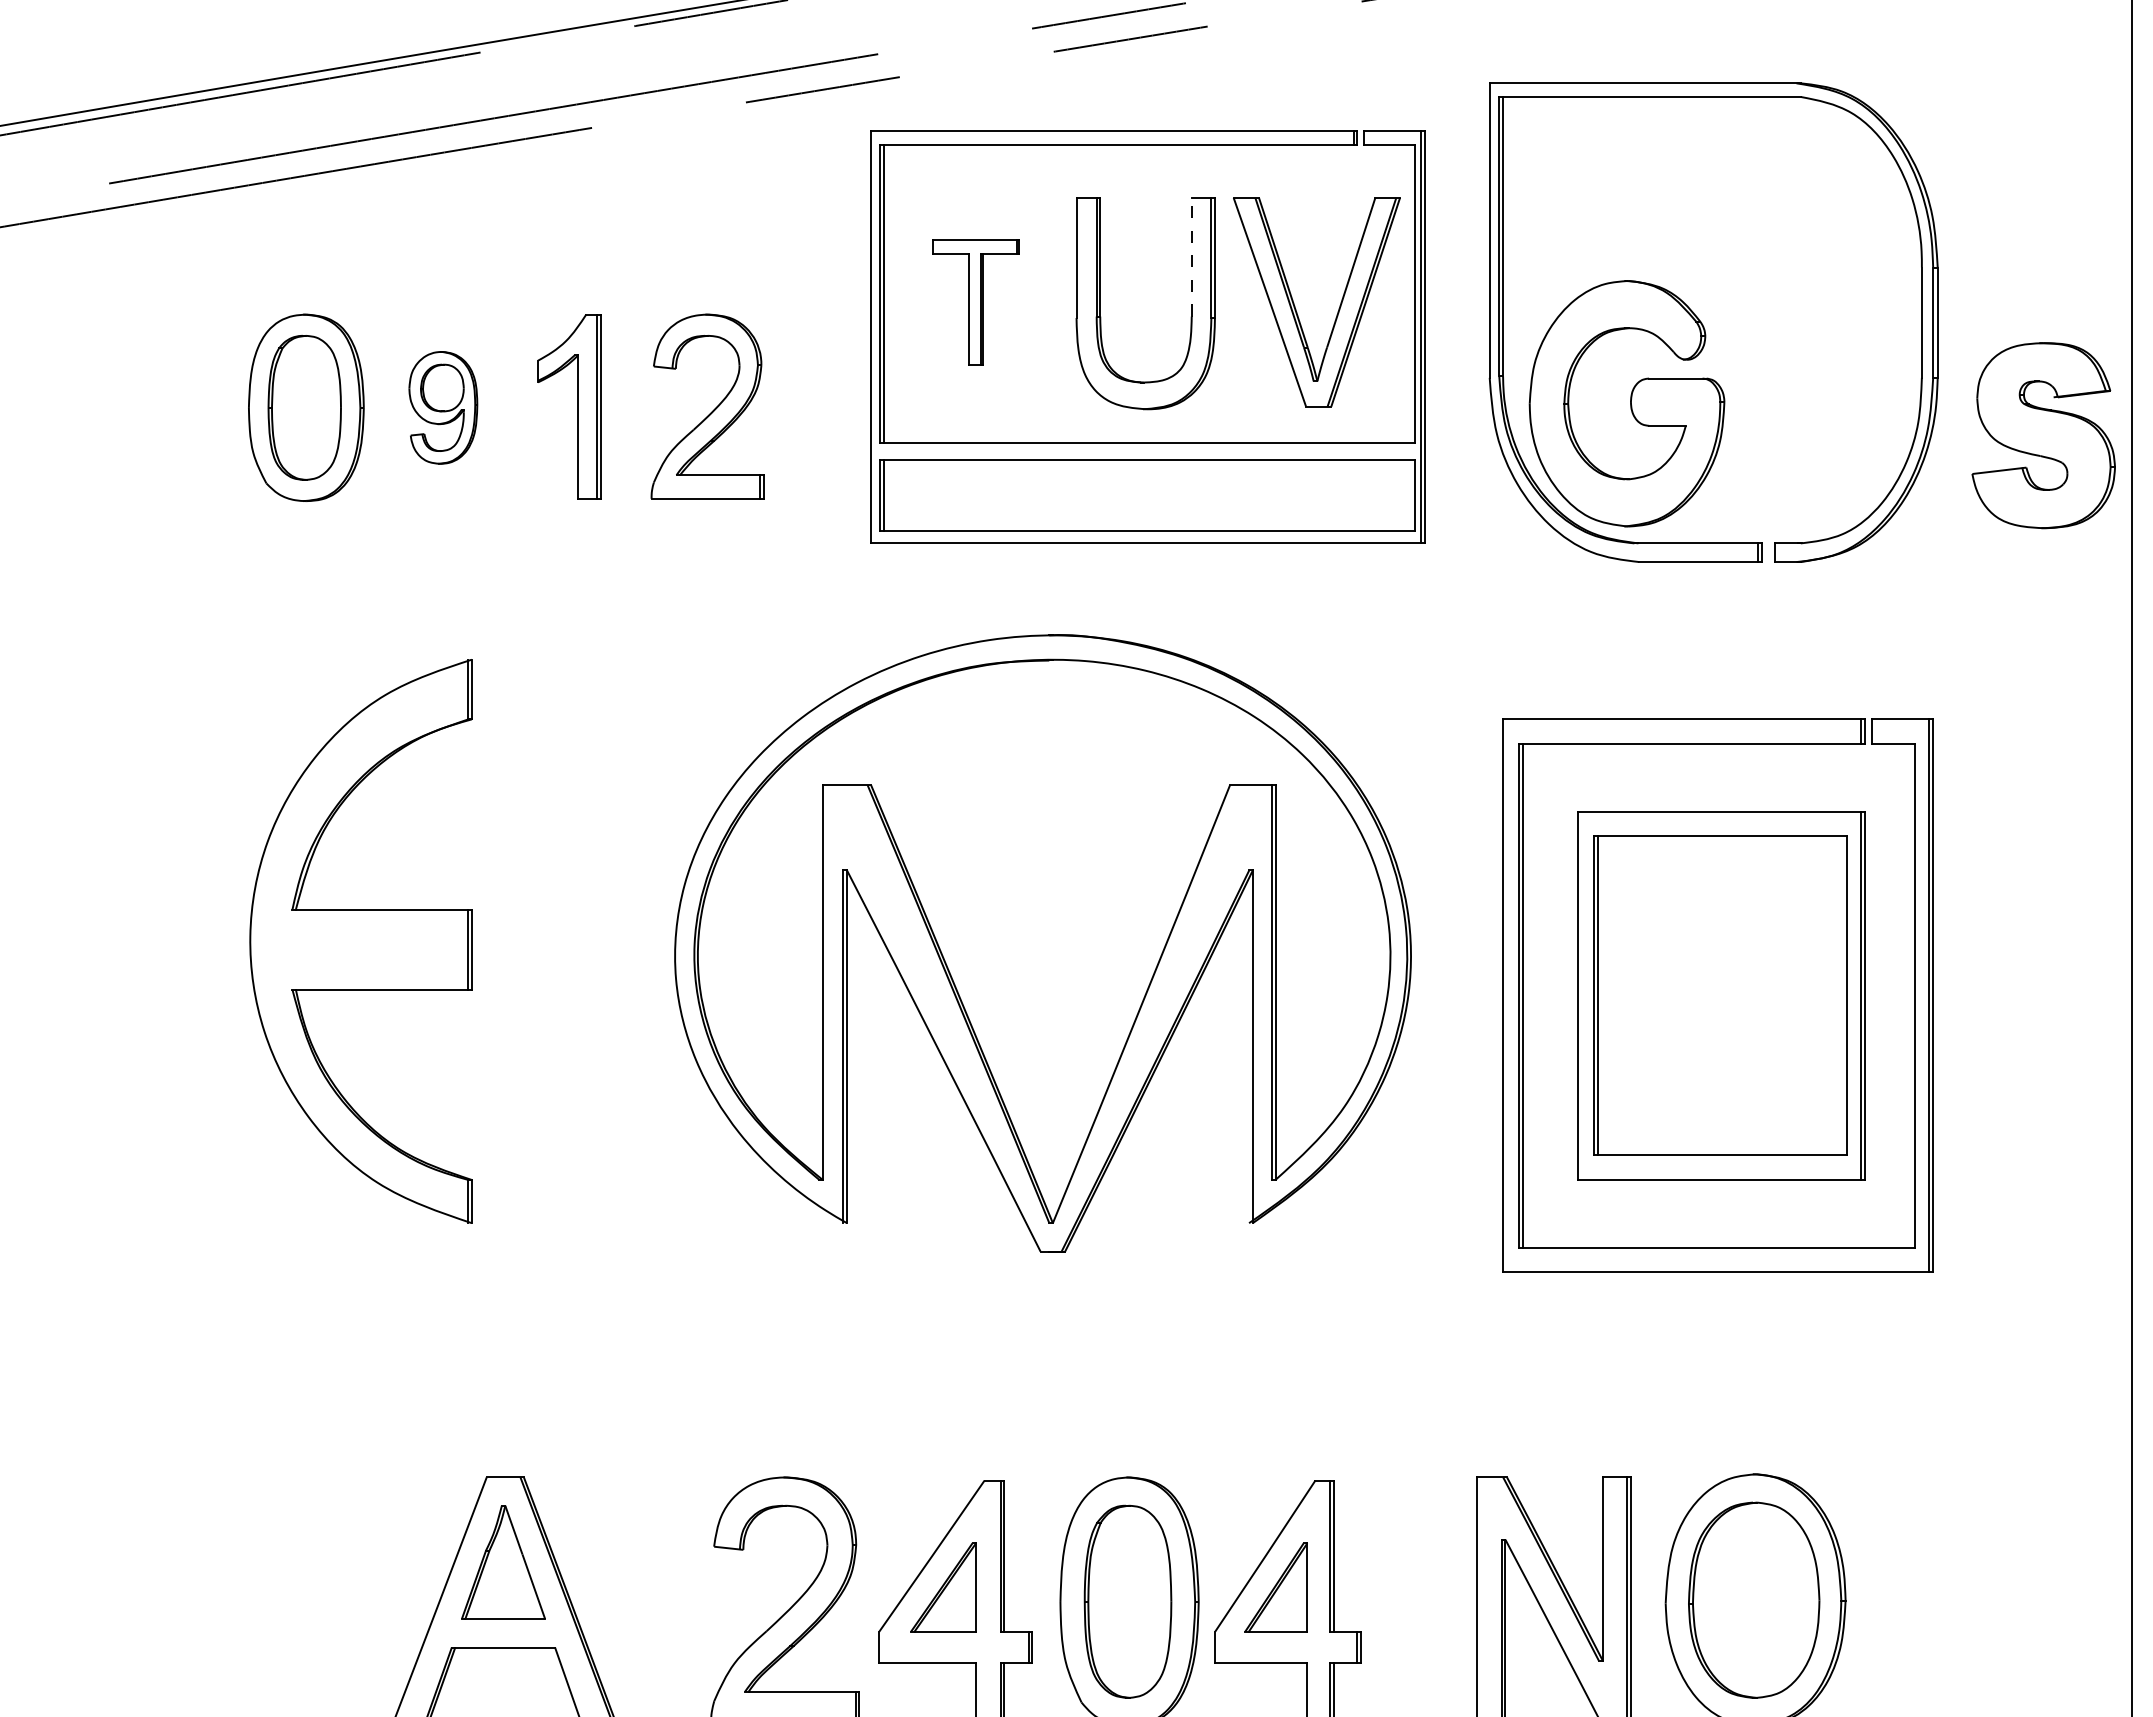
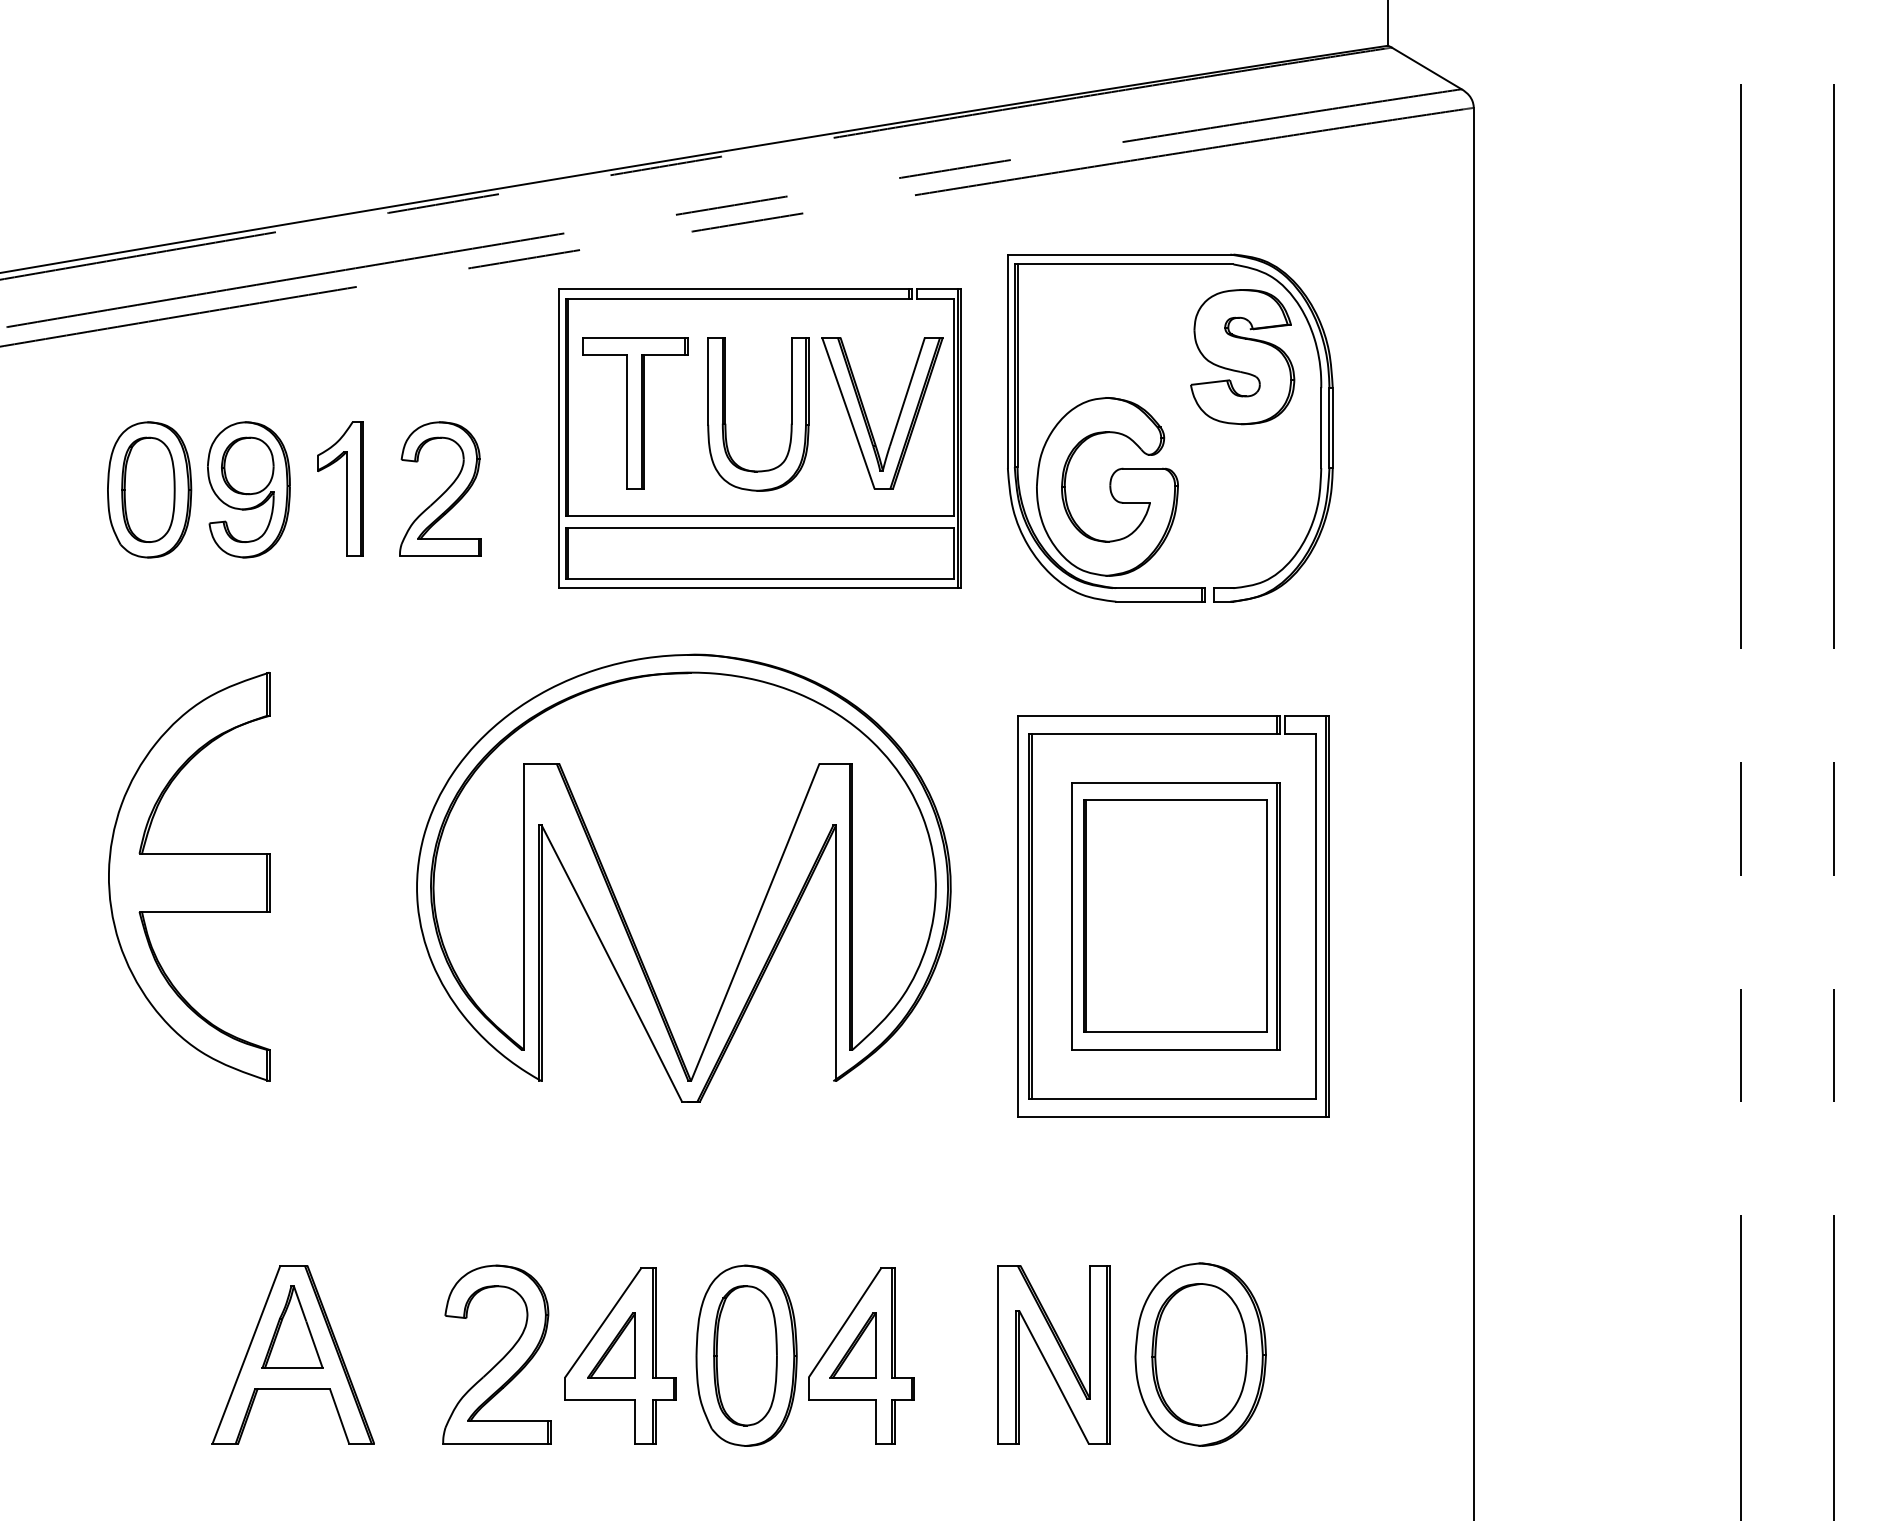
line: (1191, 256) -> (791, 380), dashed -> solid
part: (976, 302) -> (635, 413), size x1.67
part: (442, 407) -> (248, 489), size x1.67
part: (2043, 436) -> (1242, 357), moved

